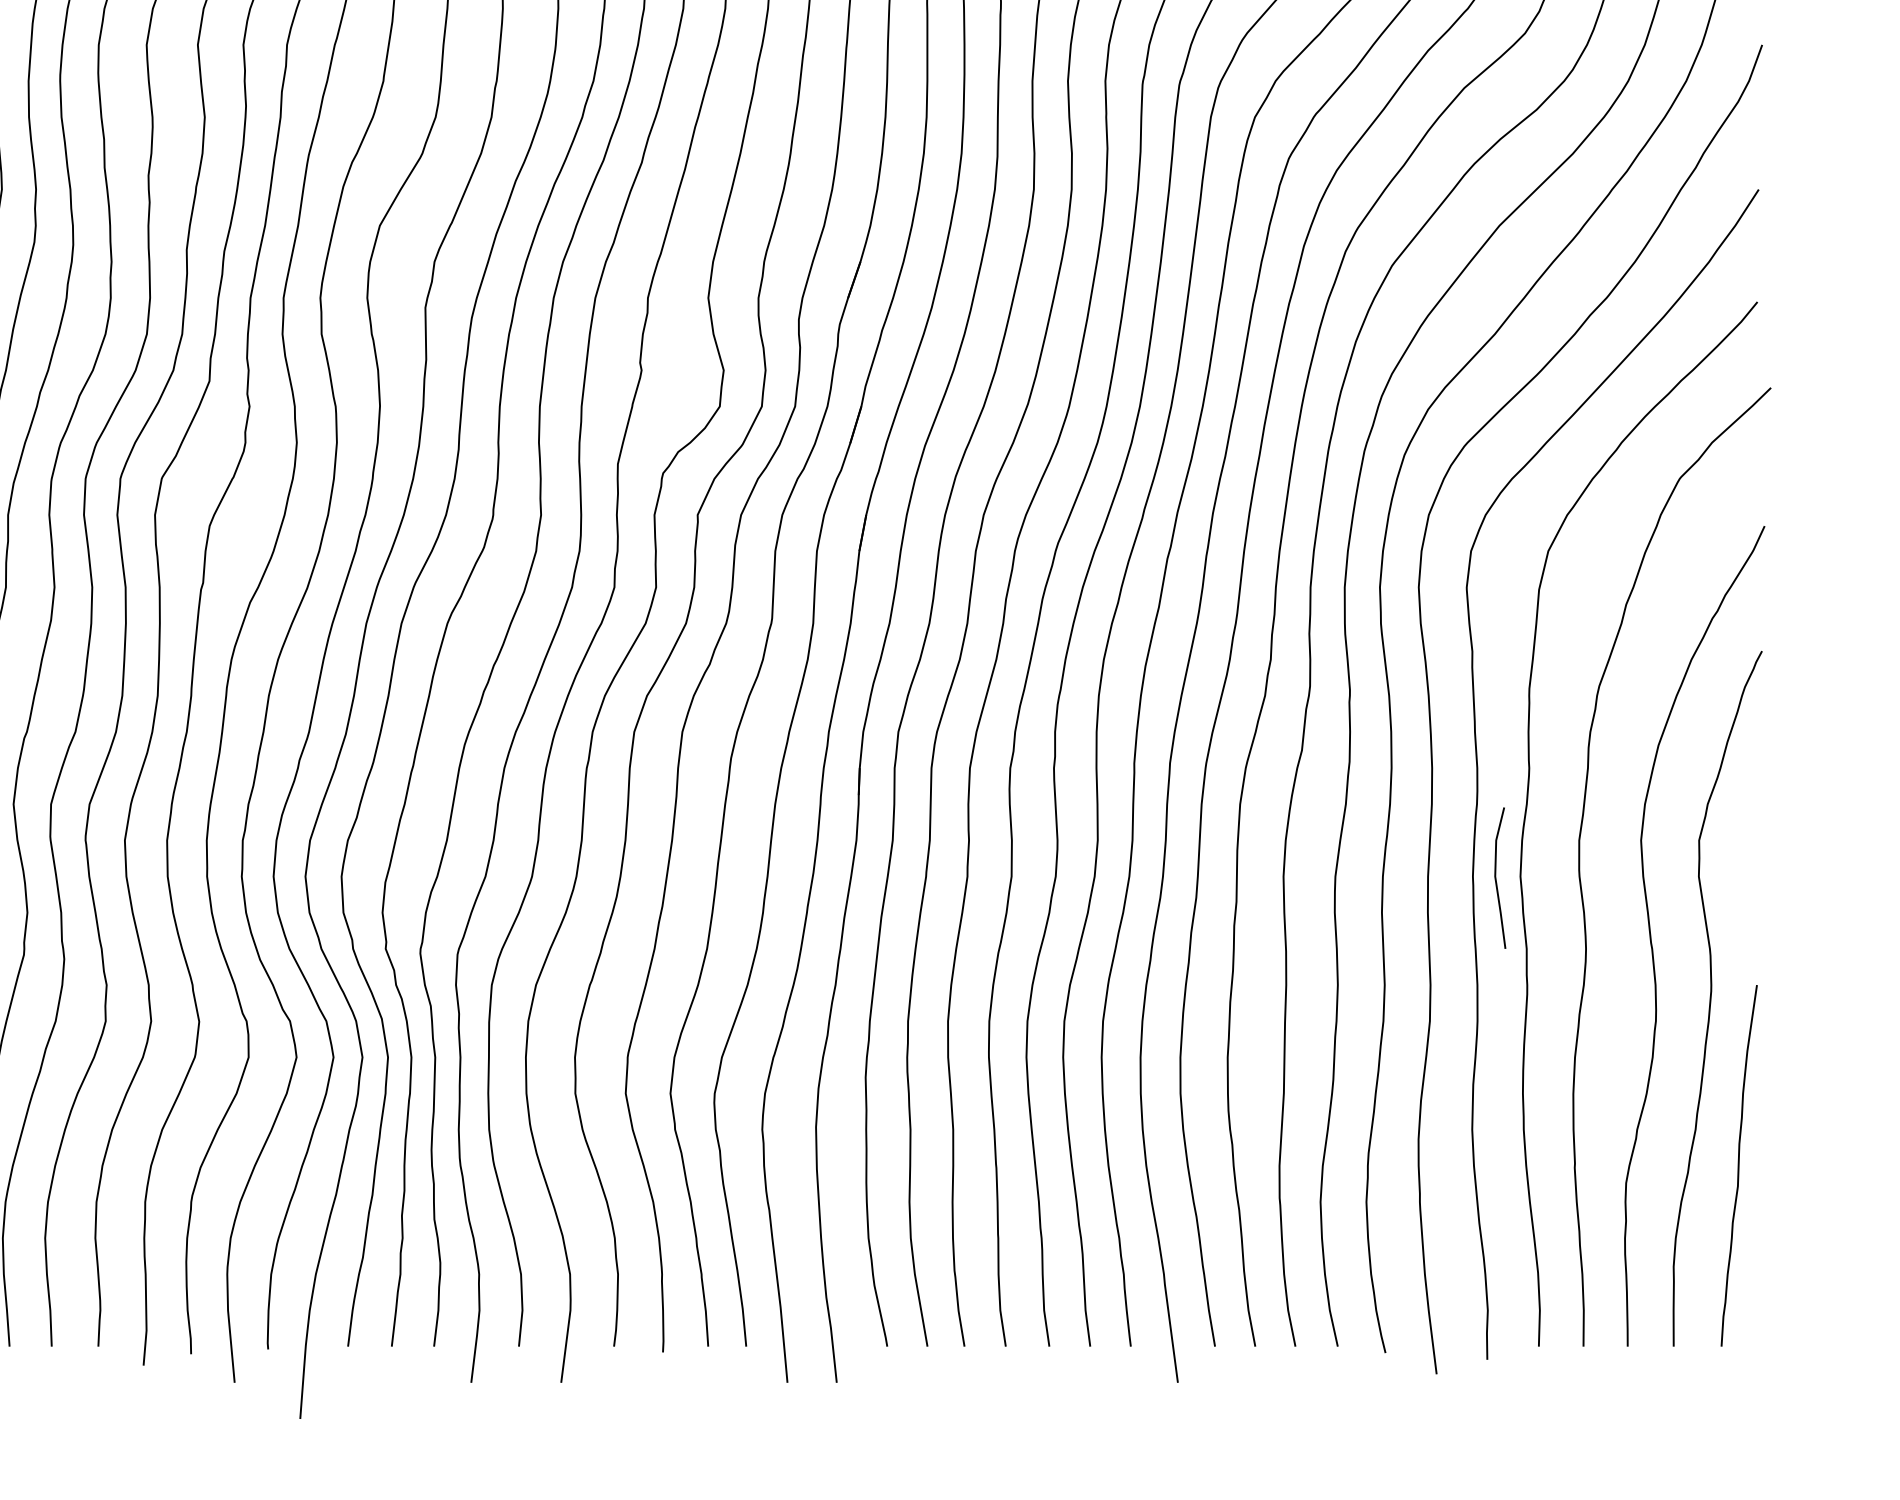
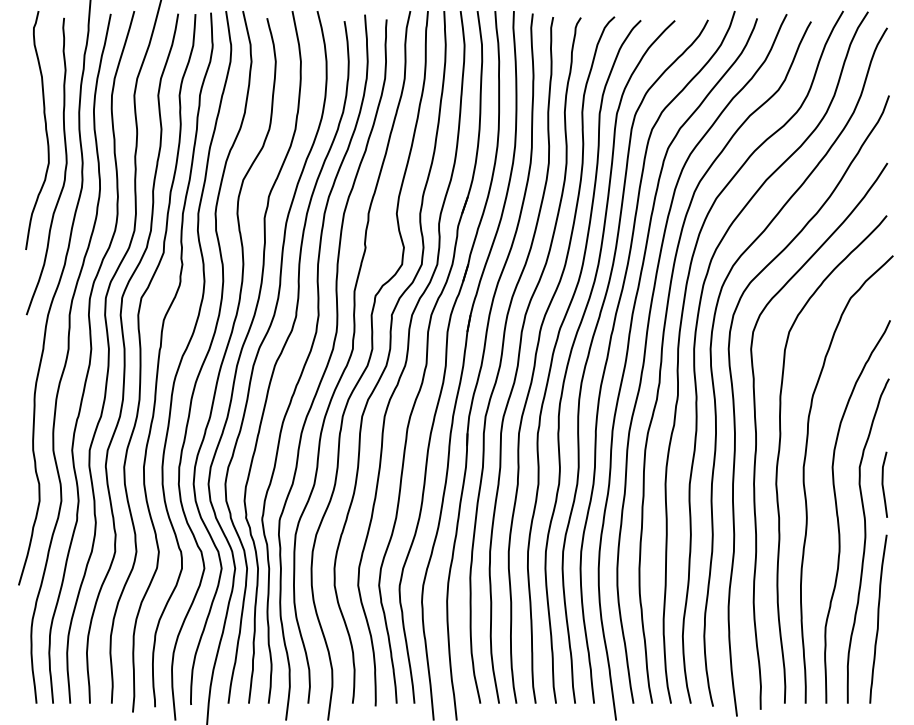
line: (1497, 877) -> (883, 484), moved

